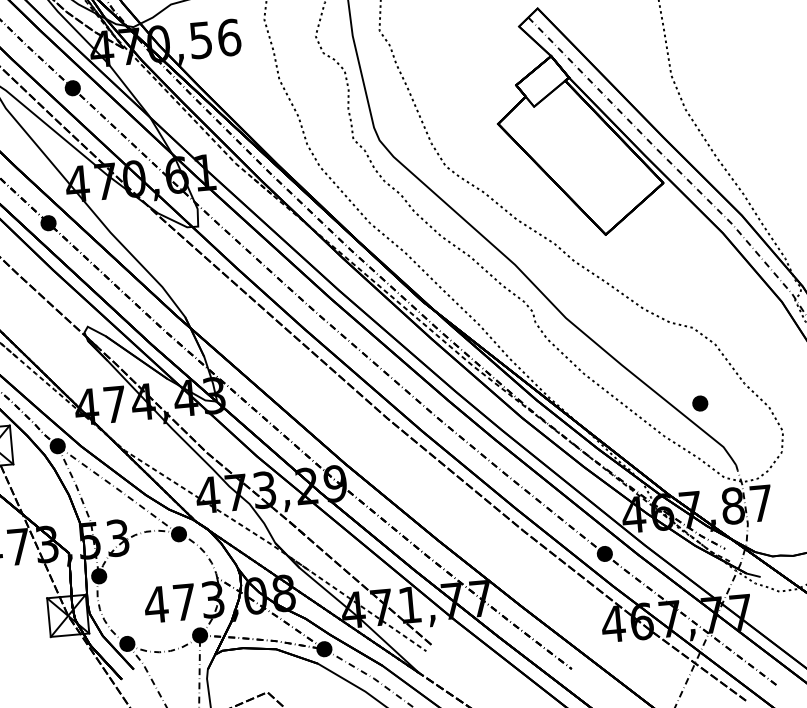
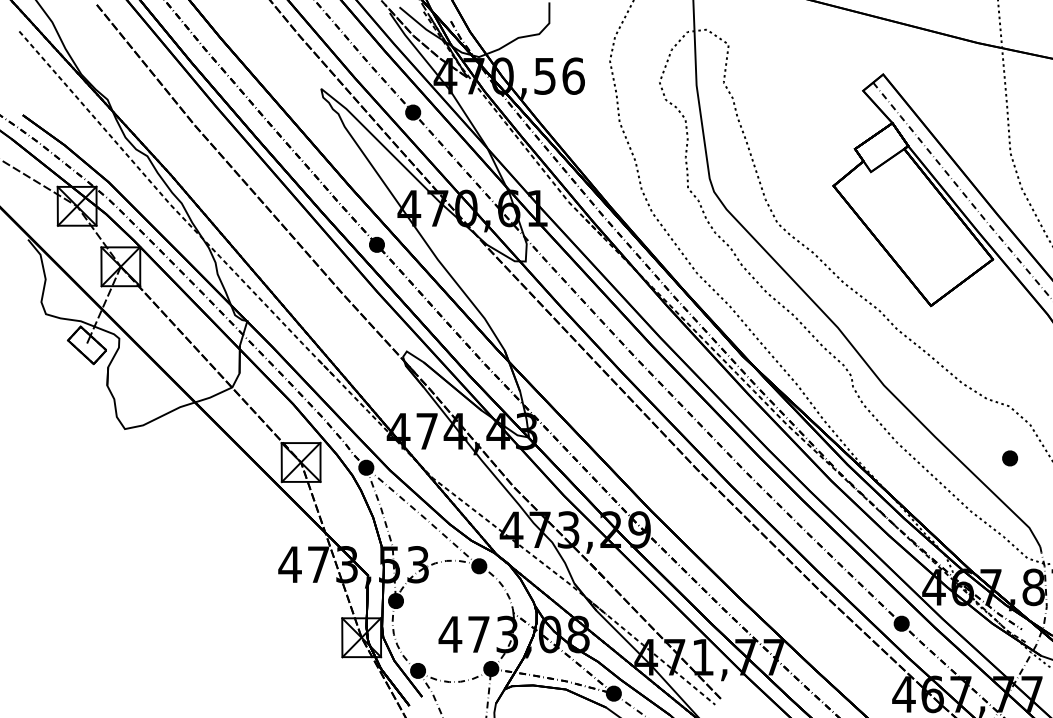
part: (699, 403) -> (1009, 458), moved

